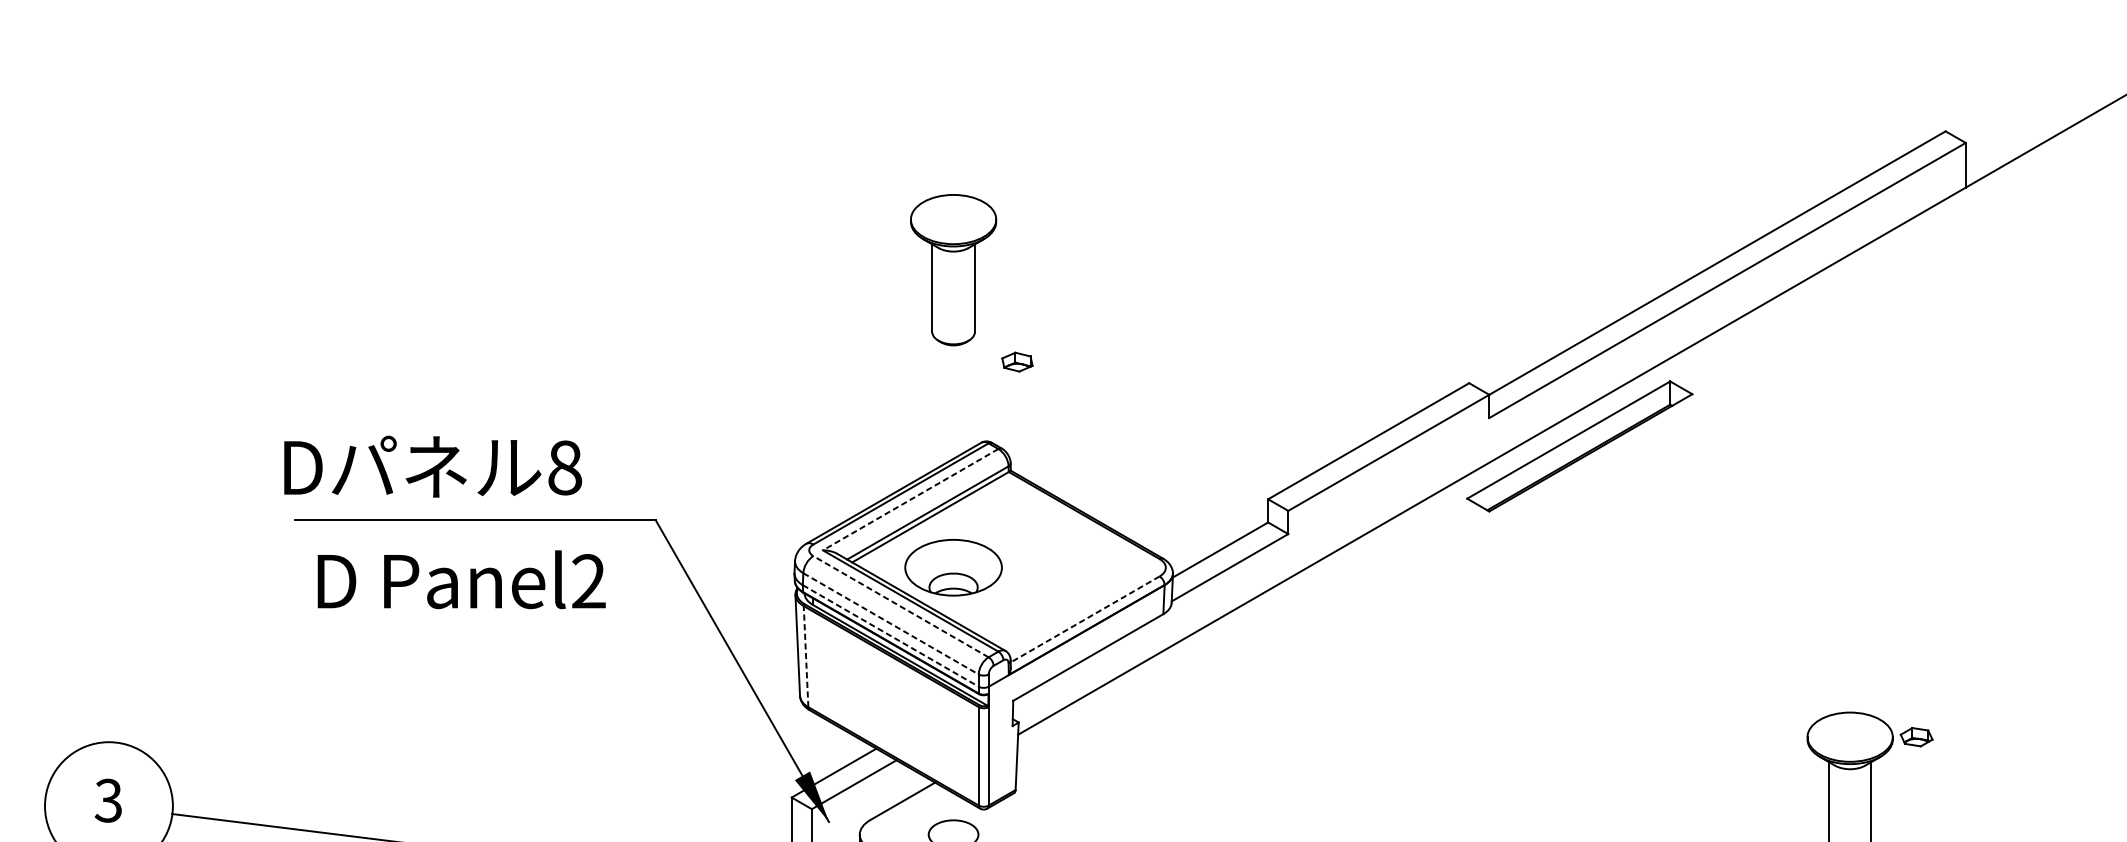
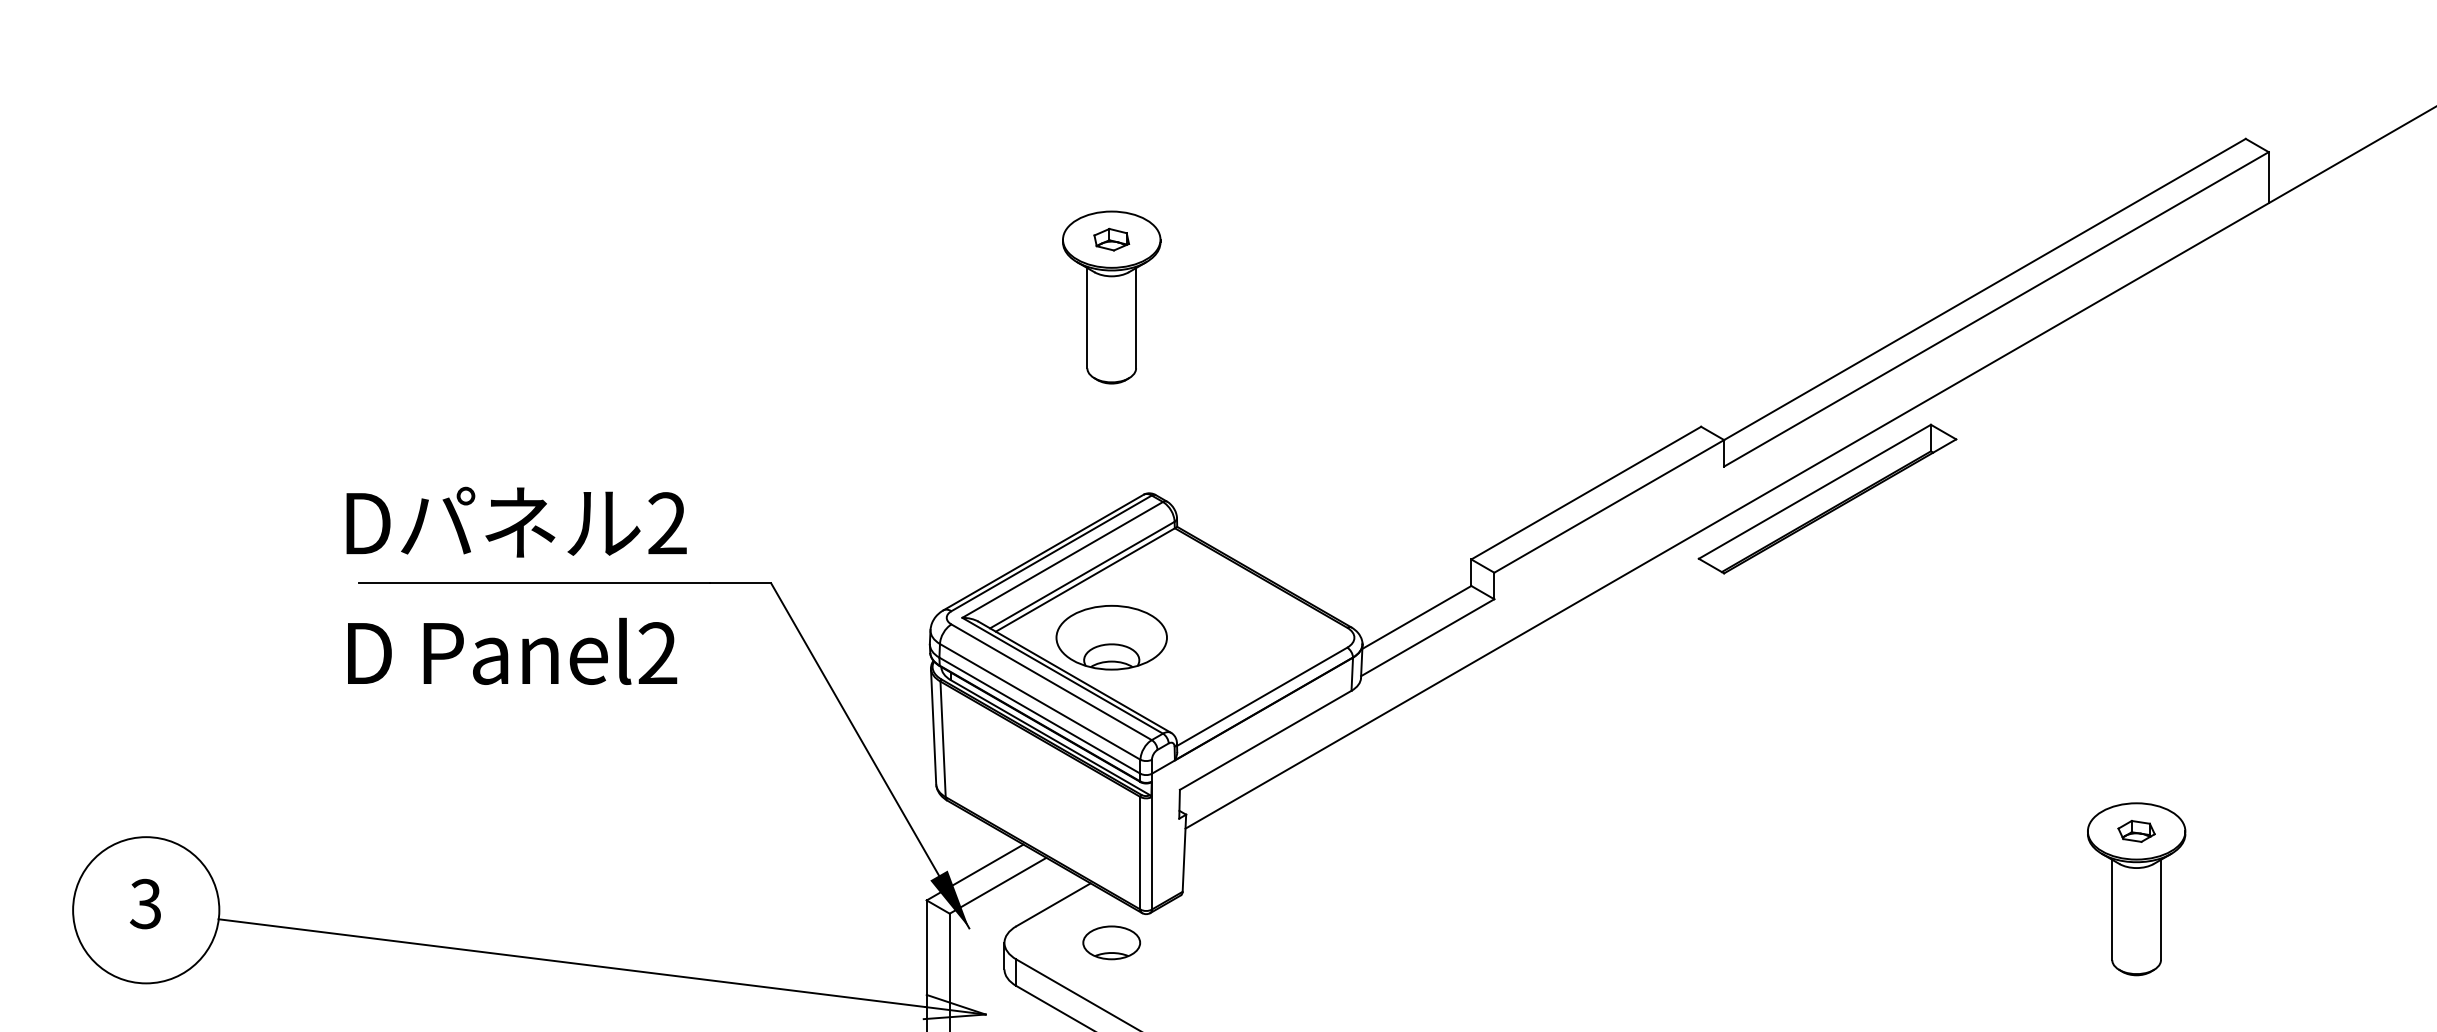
part: (1017, 361) -> (1111, 239), moved
text: (564, 467) -> (667, 523), 8 -> 2
line: (910, 499) -> (1062, 559), dashed -> solid
text: (461, 578) -> (512, 650), moved
line: (900, 606) -> (1051, 682), dashed -> solid
line: (1084, 620) -> (1261, 697), dashed -> solid
line: (891, 623) -> (1040, 701), dashed -> solid
line: (891, 635) -> (1040, 715), dashed -> solid
line: (806, 656) -> (943, 739), dashed -> solid
part: (1916, 737) -> (2136, 831), moved

